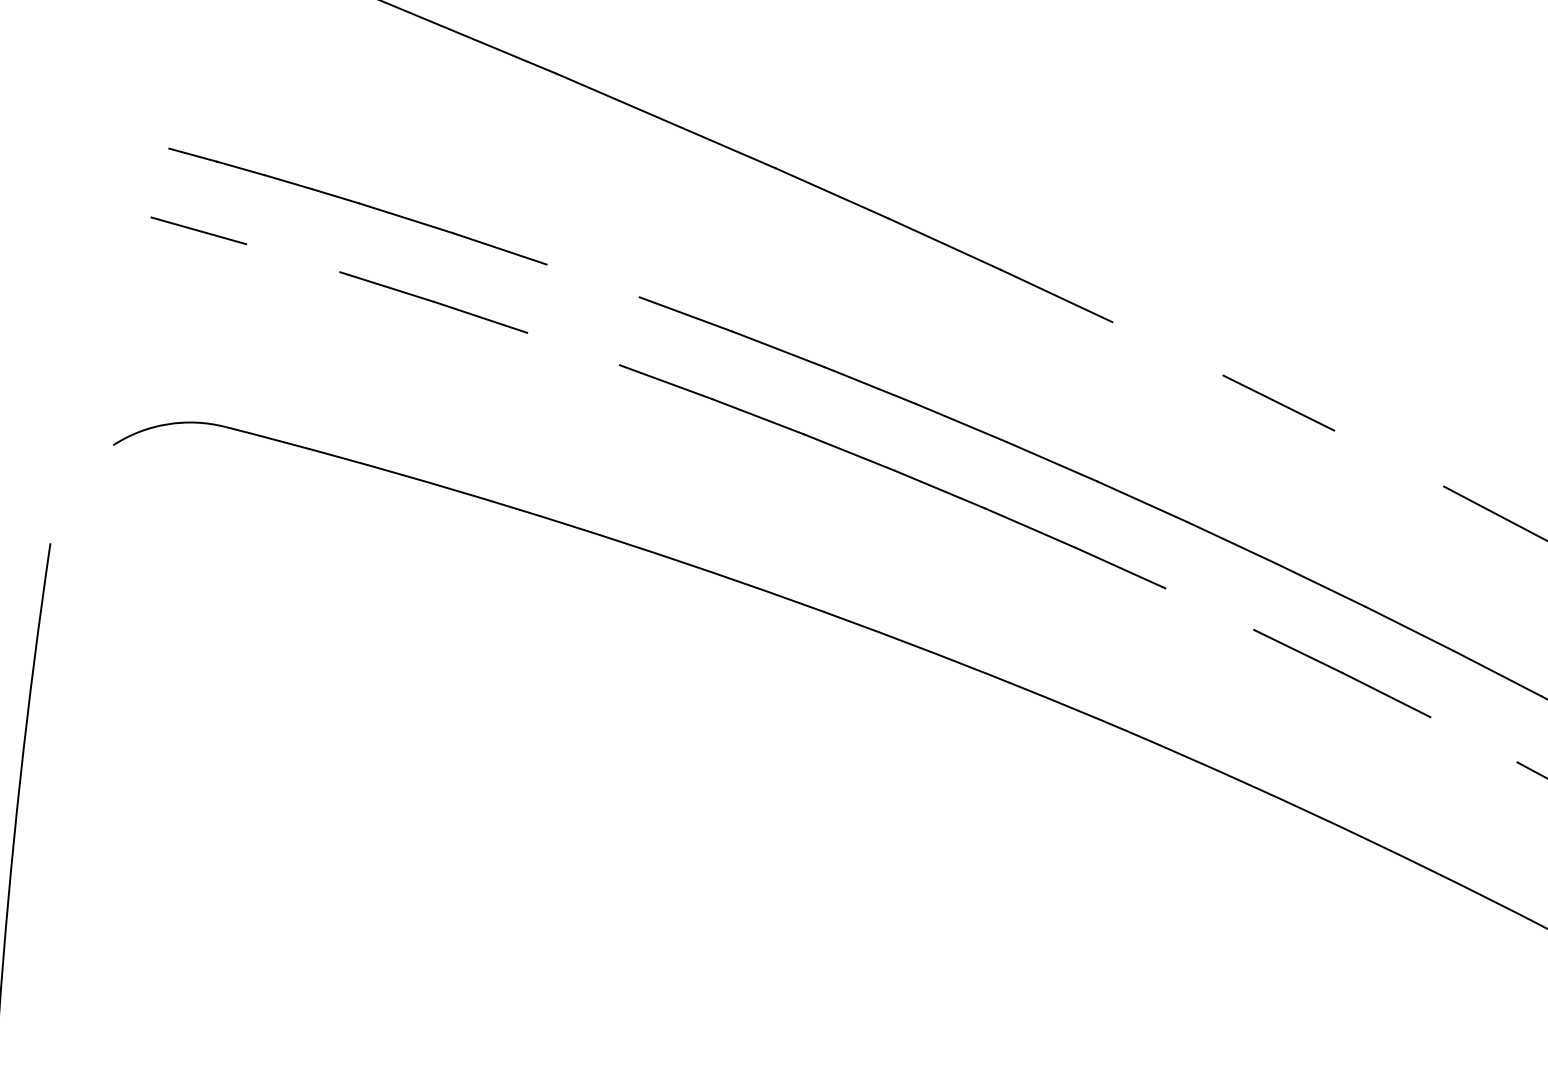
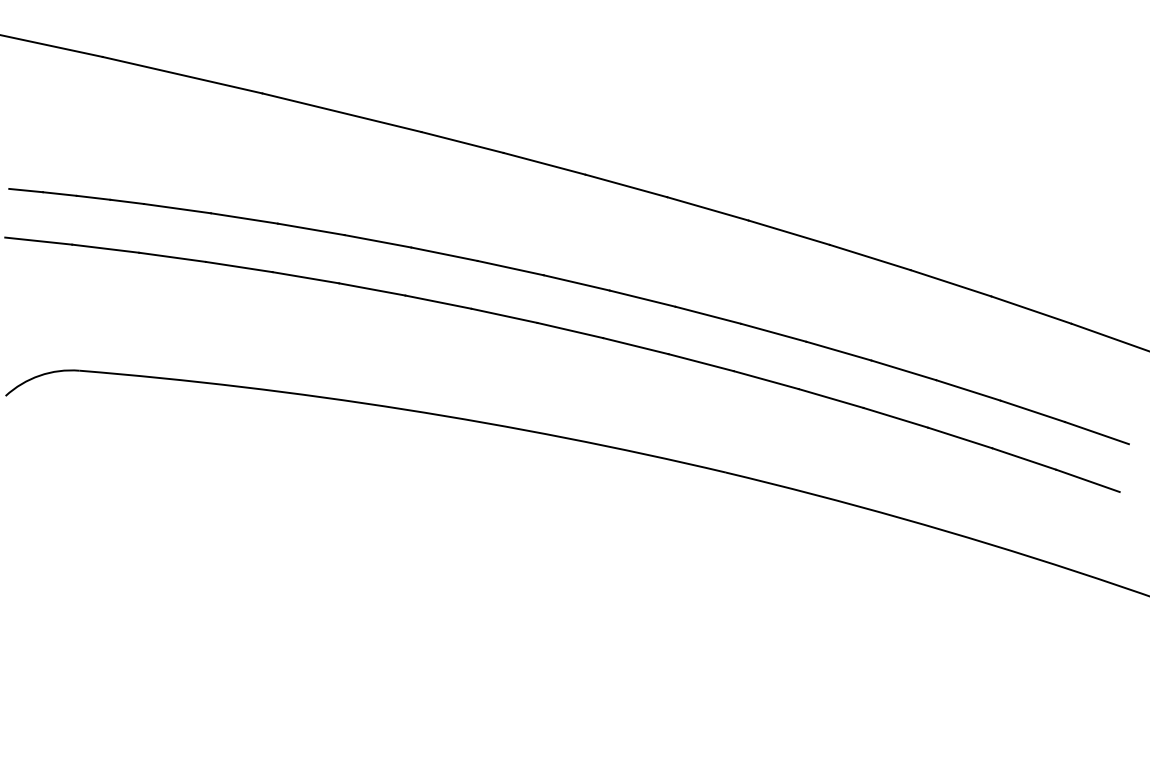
line: (292, 257) -> (105, 248), added
line: (592, 280) -> (310, 229), added
line: (573, 348) -> (305, 277), added
line: (1167, 348) -> (707, 208), added
line: (1387, 458) -> (869, 257), added
line: (1208, 609) -> (765, 380), added
line: (1474, 739) -> (960, 437), added

